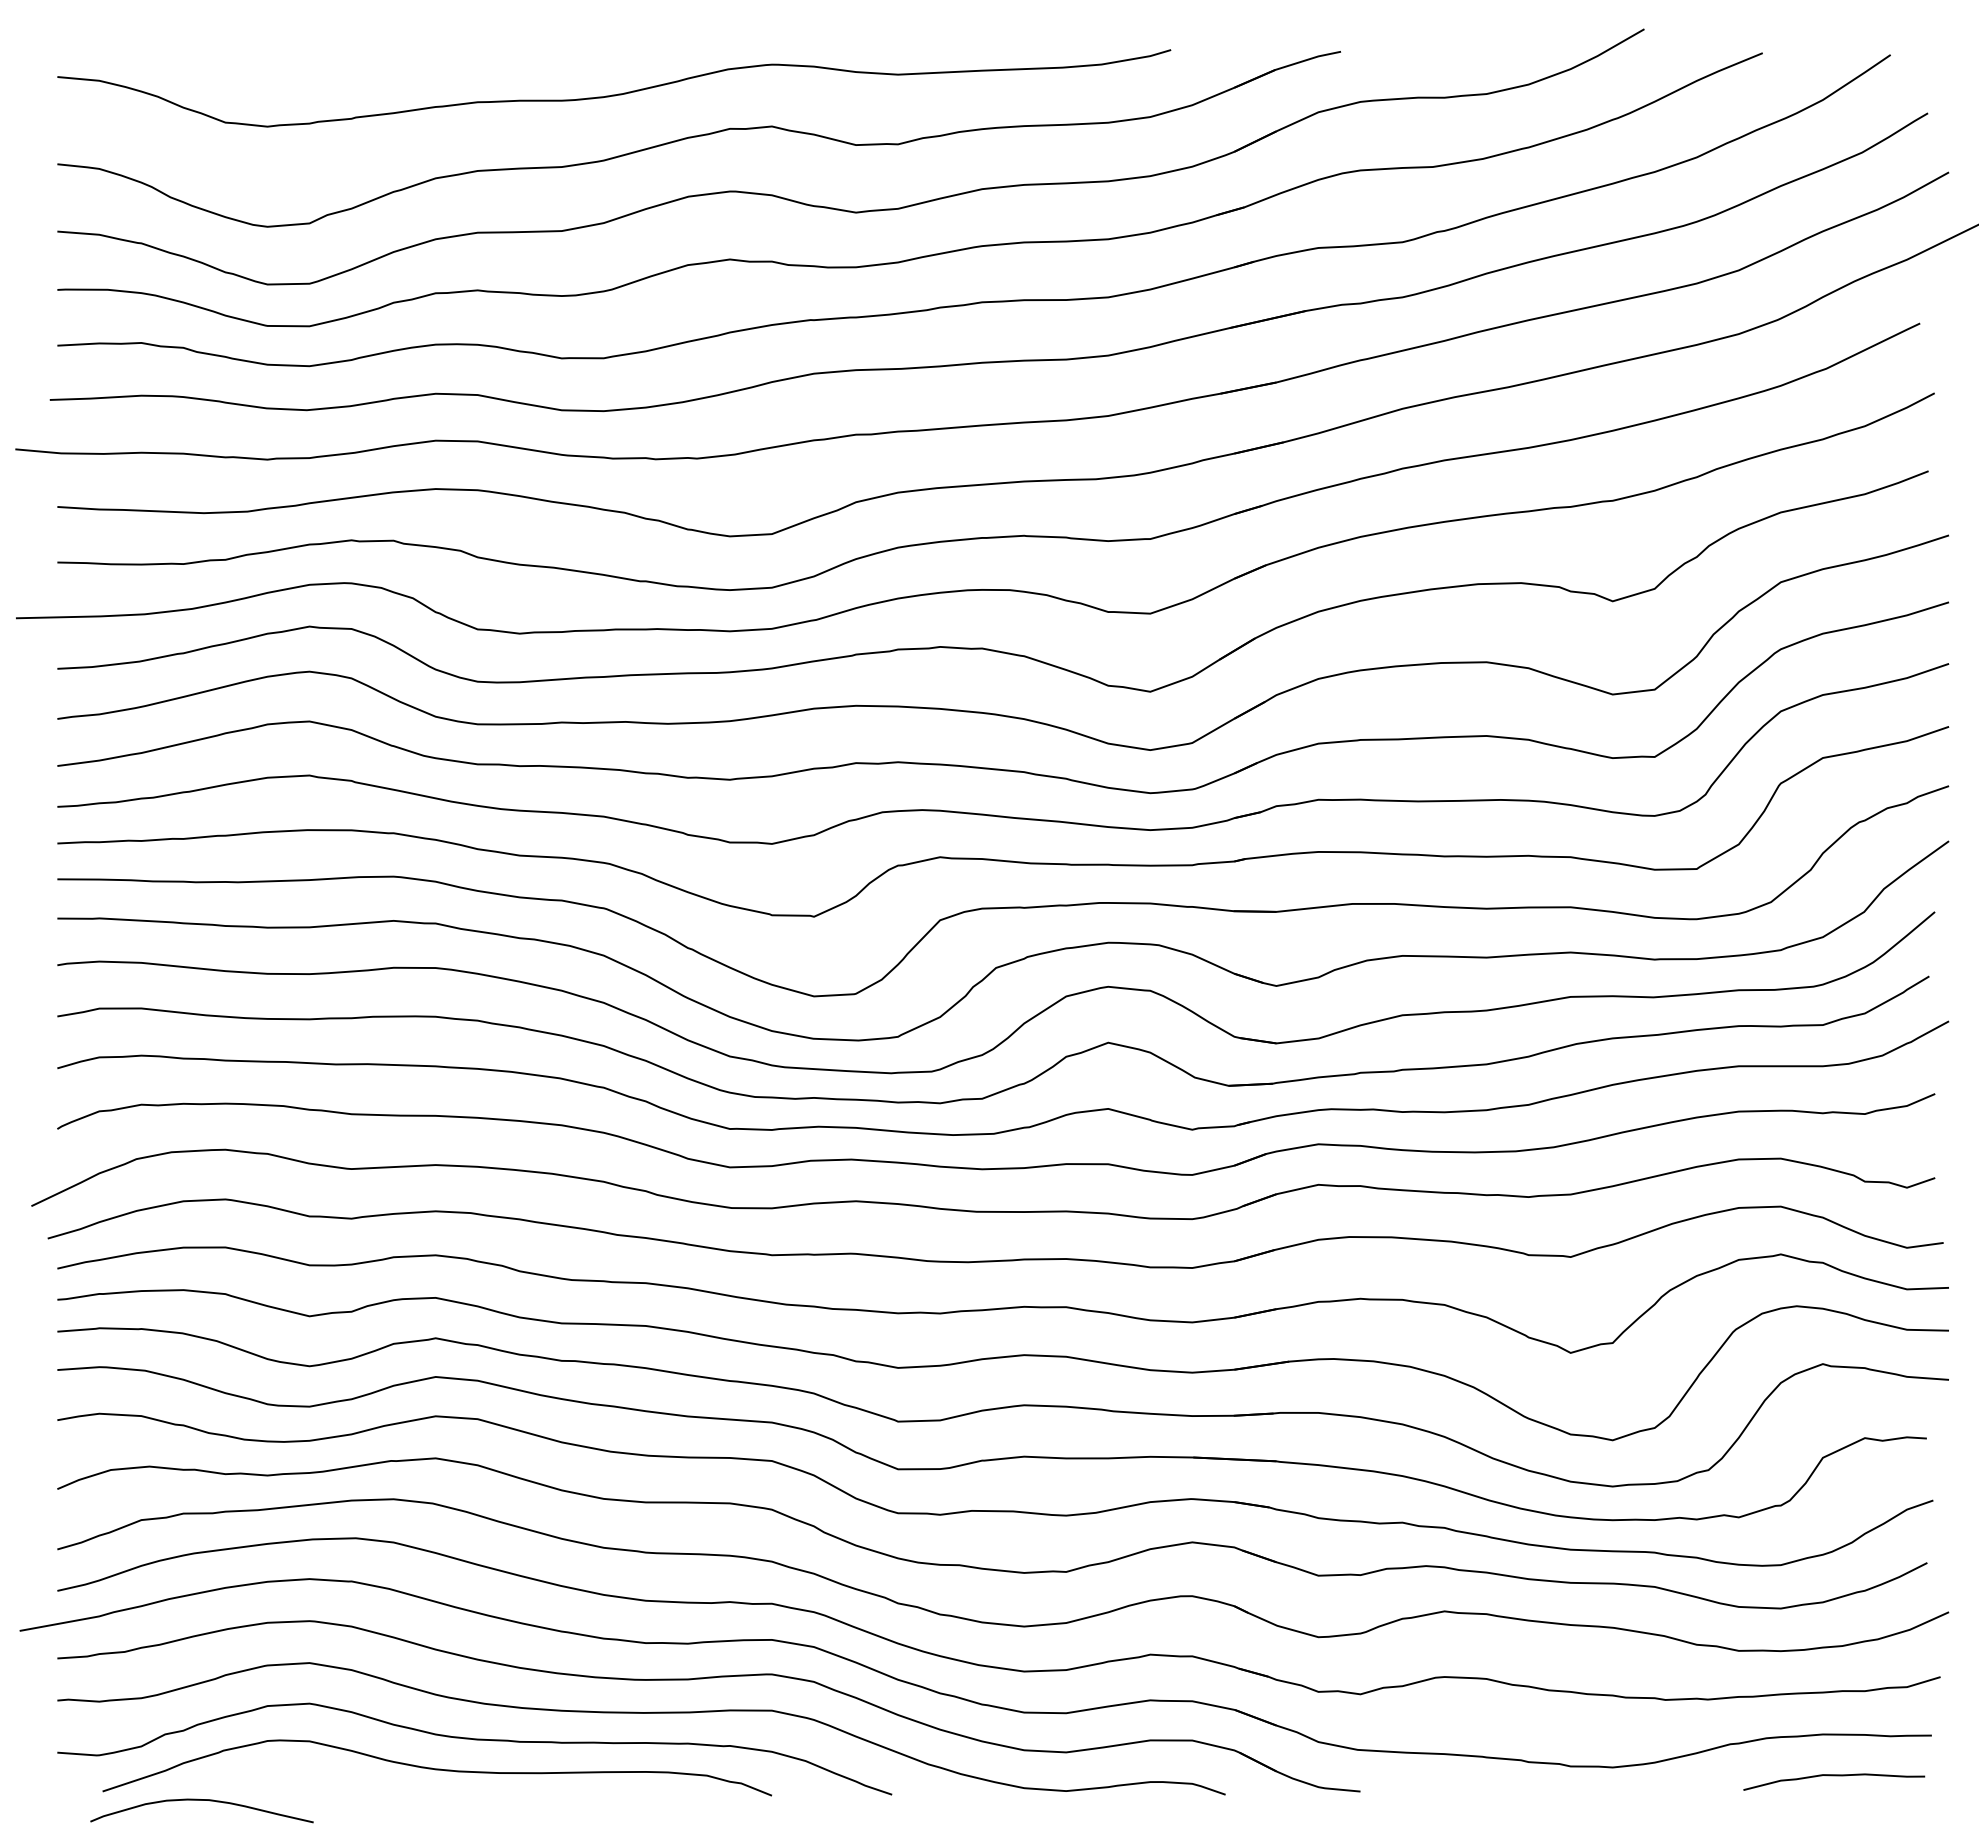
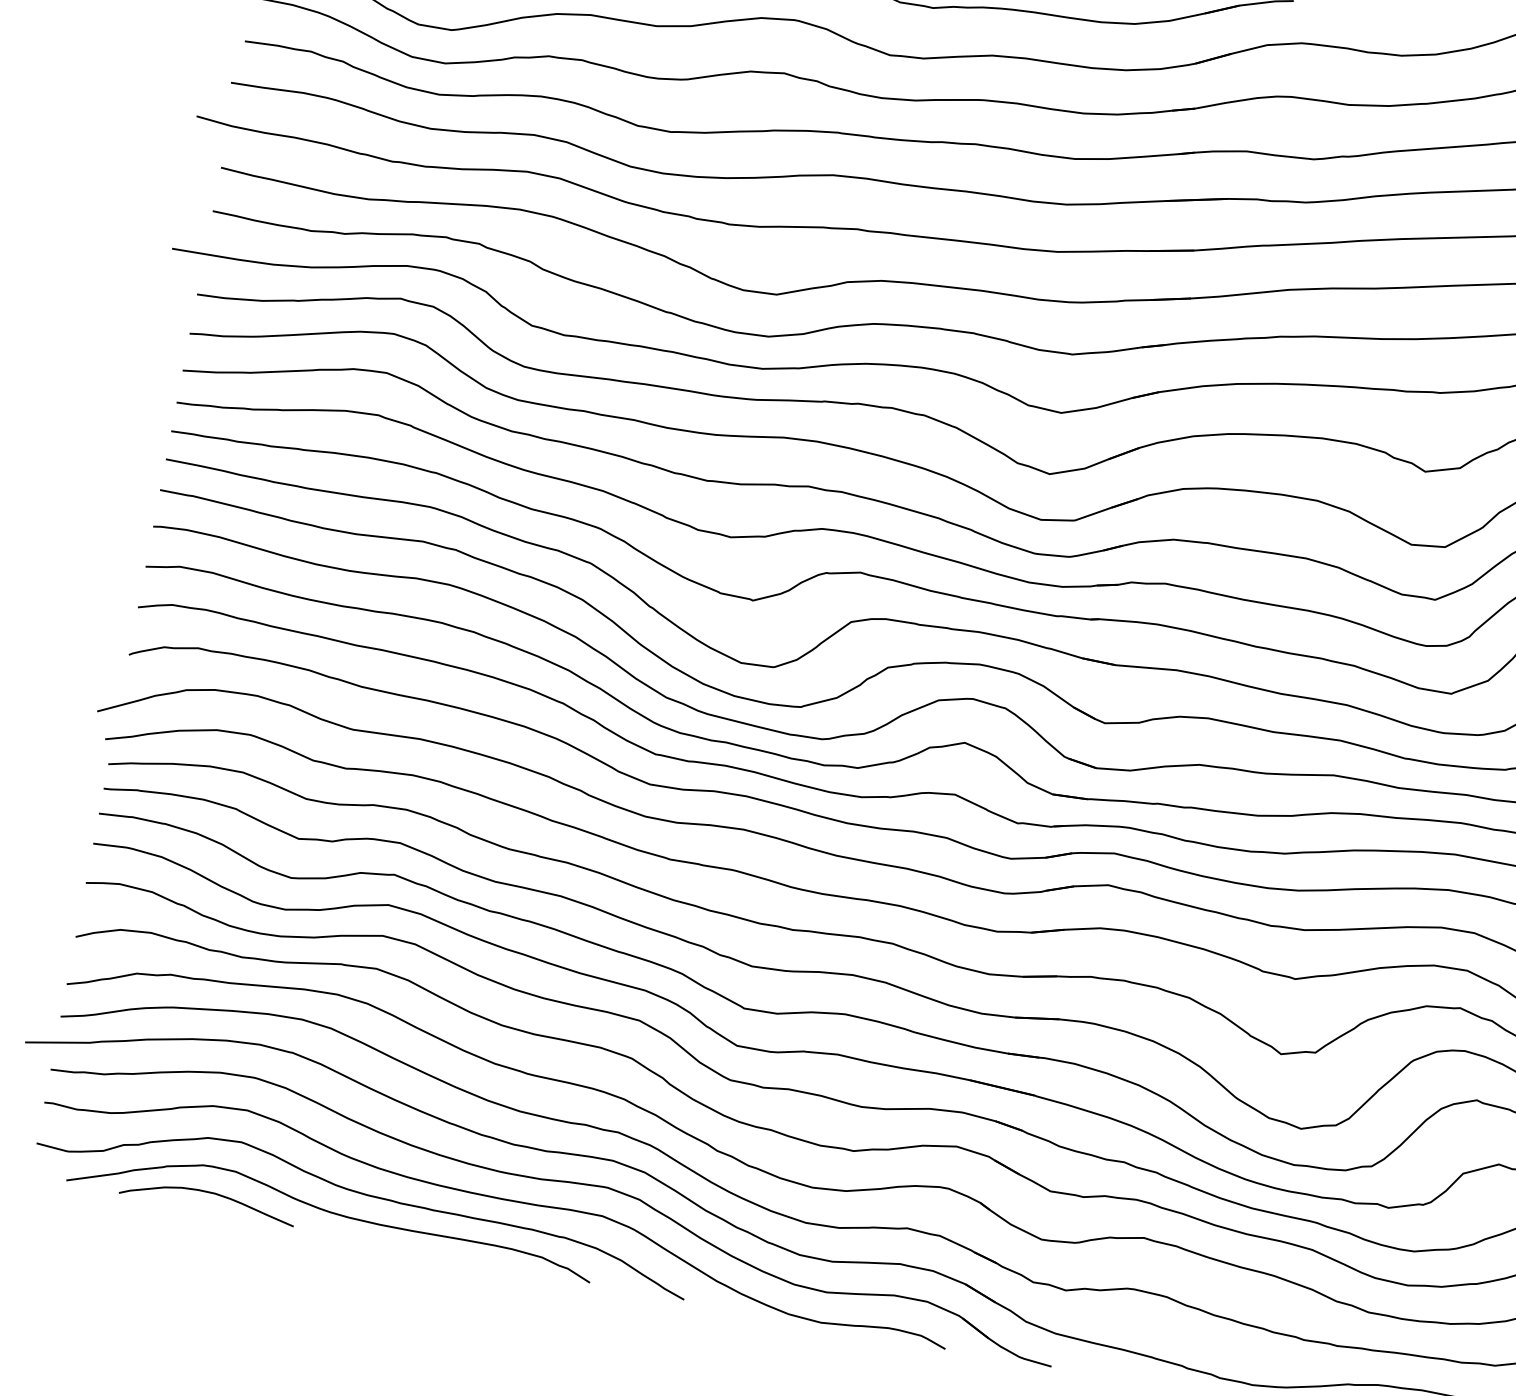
curve: (201, 1800) -> (209, 1192), moved

